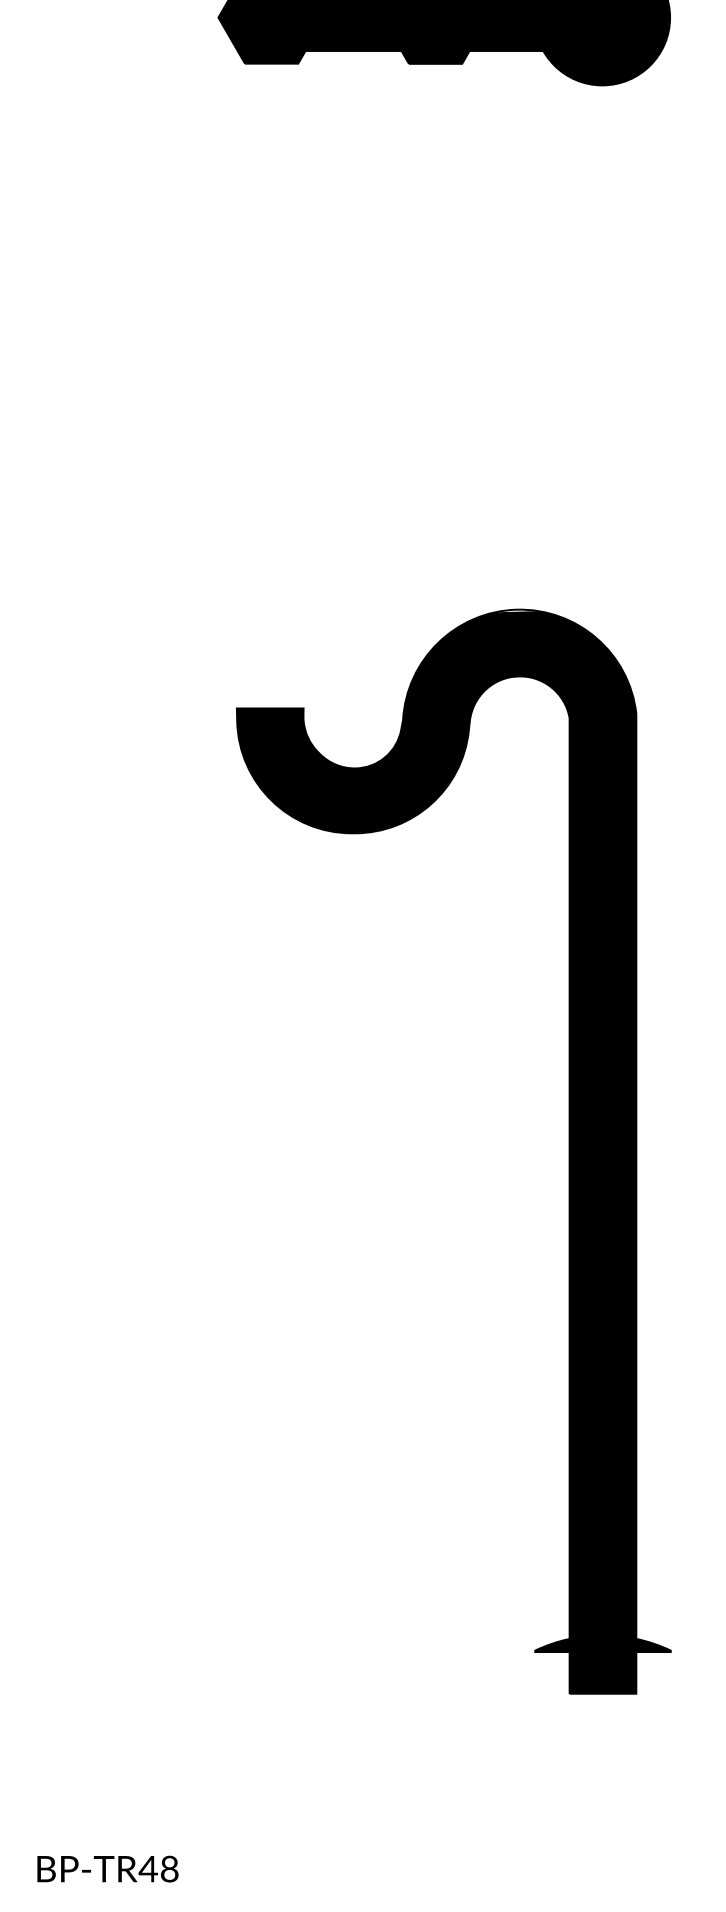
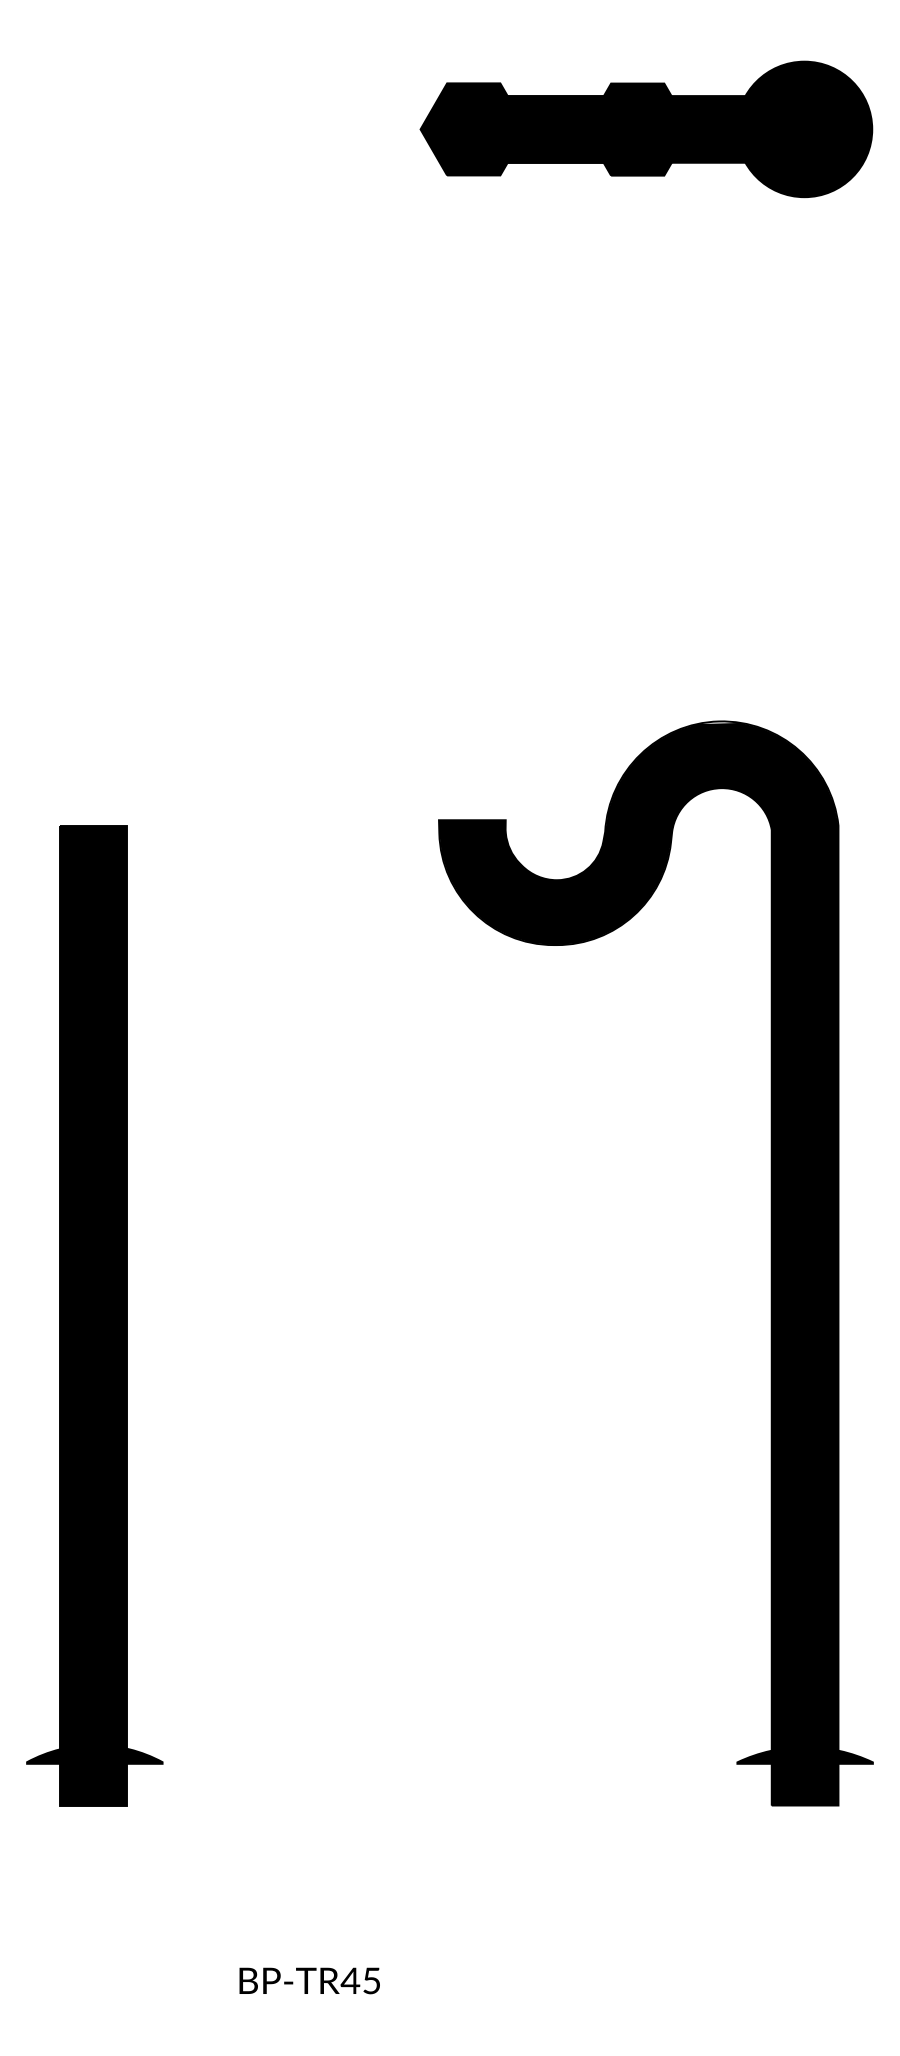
text: (169, 1868) -> (371, 1980), BP-TR48 -> BP-TR45

